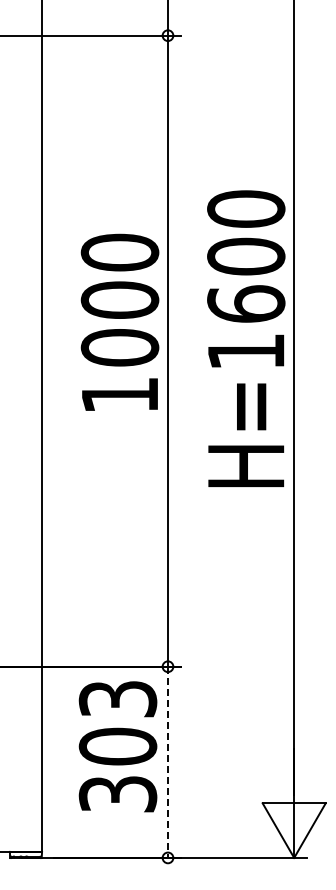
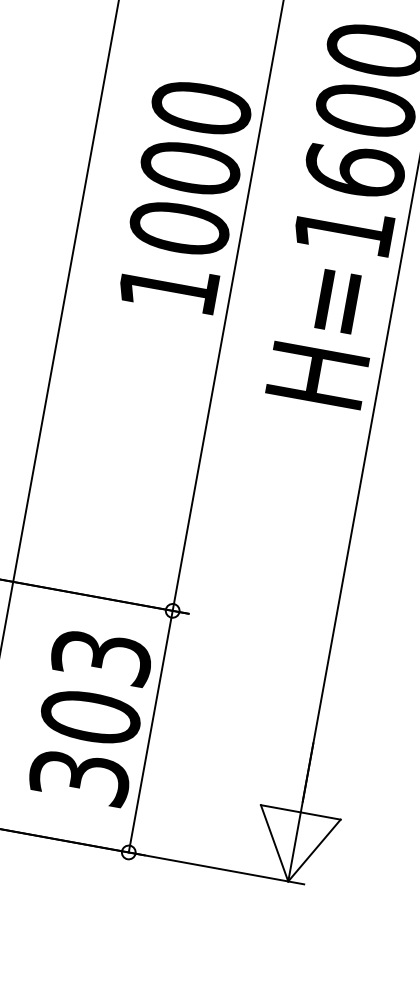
text: (119, 321) -> (184, 195), moved
text: (117, 746) -> (90, 716), moved
line: (168, 762) -> (151, 731), dashed -> solid

